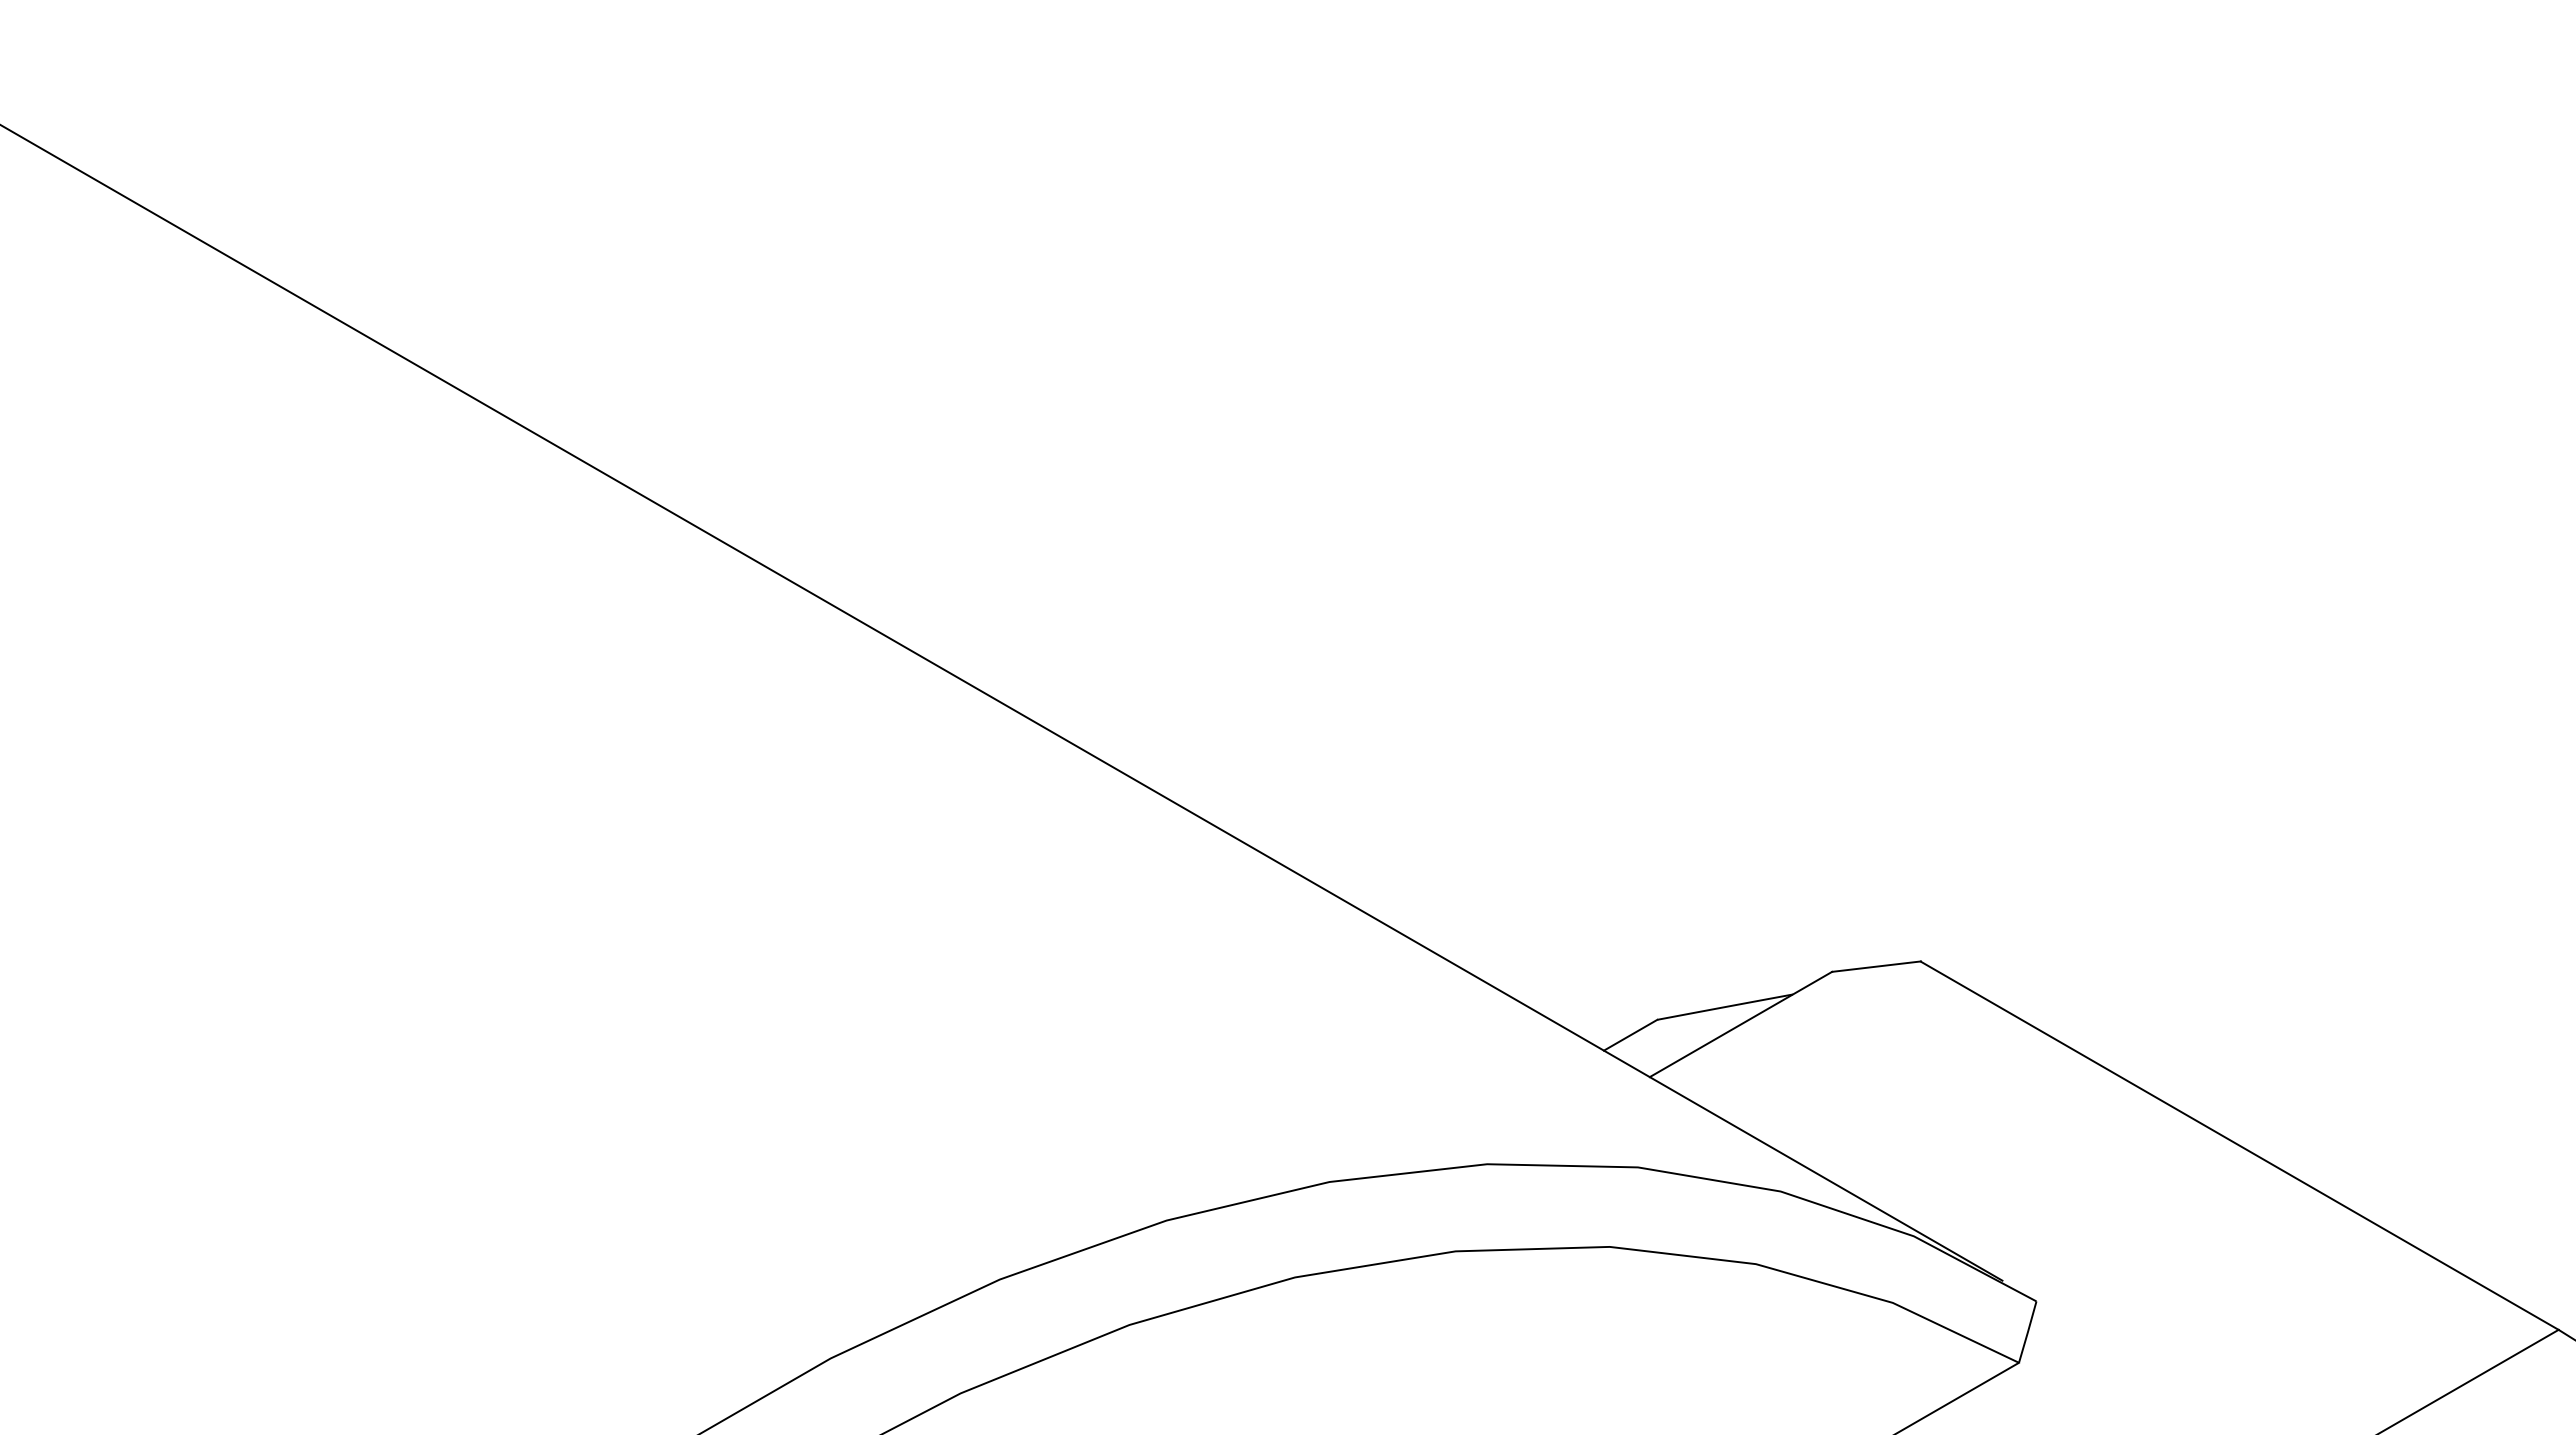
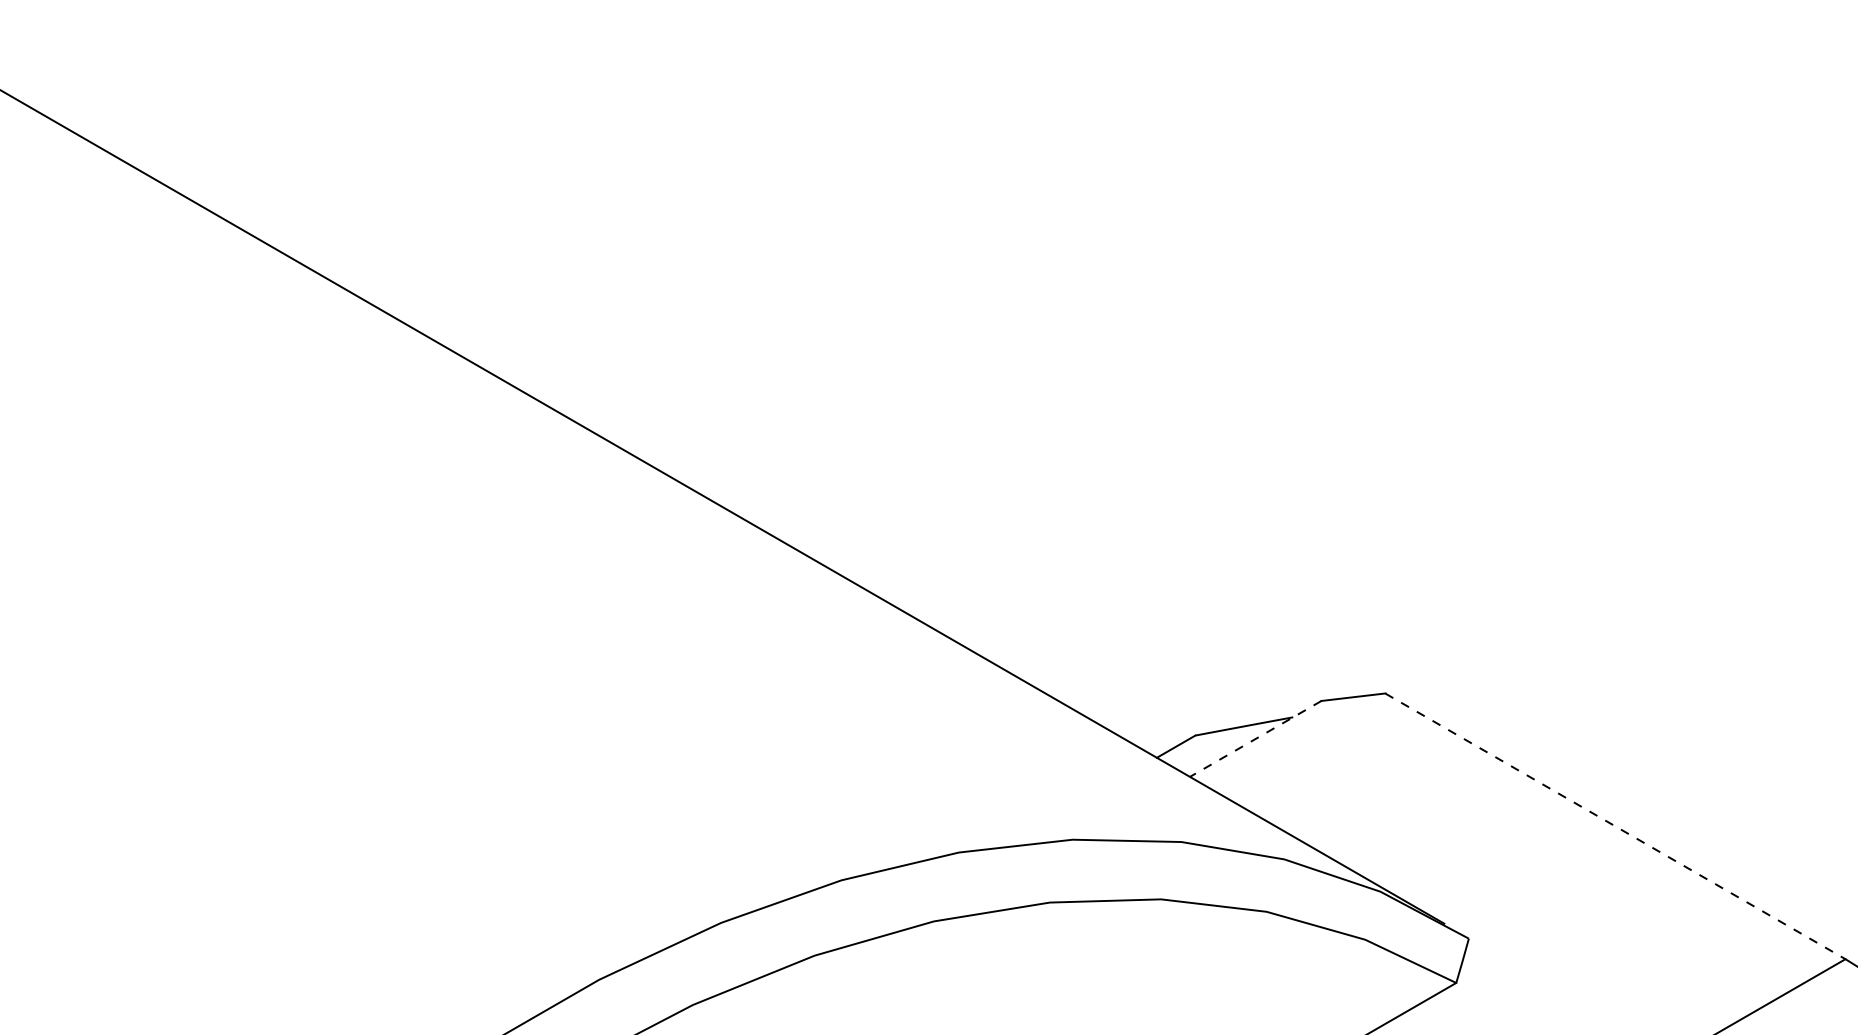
line: (1740, 1024) -> (1255, 738), solid -> dashed
line: (2240, 1146) -> (1616, 826), solid -> dashed

